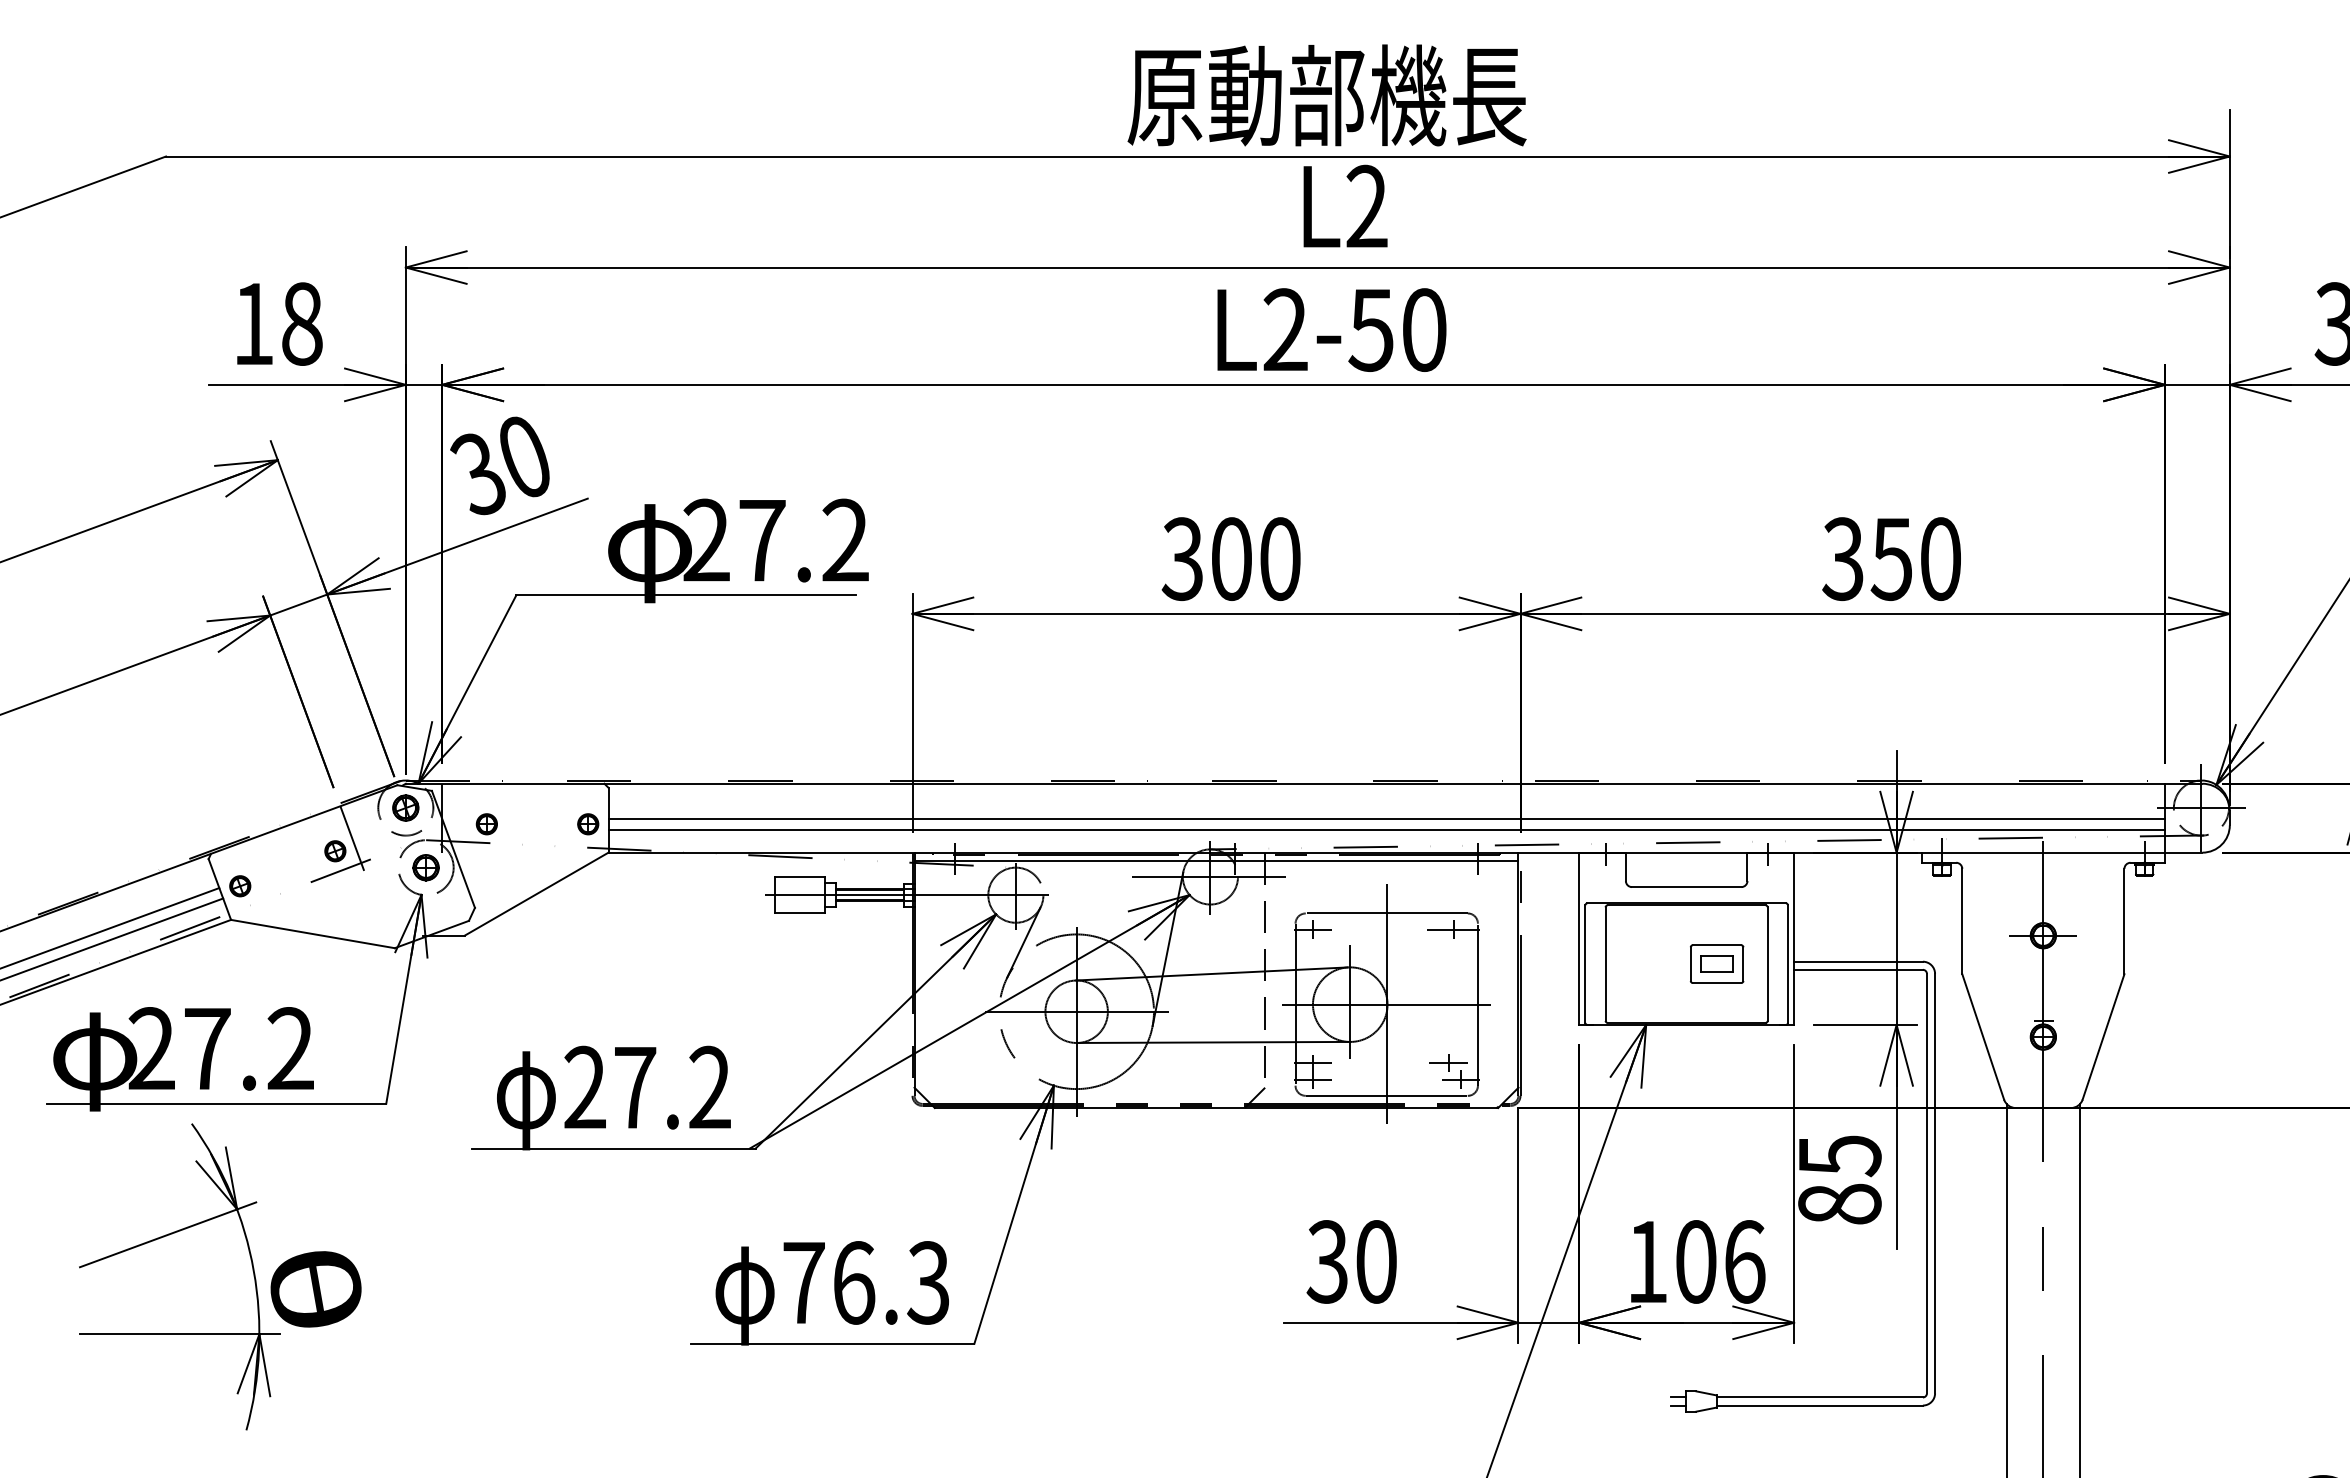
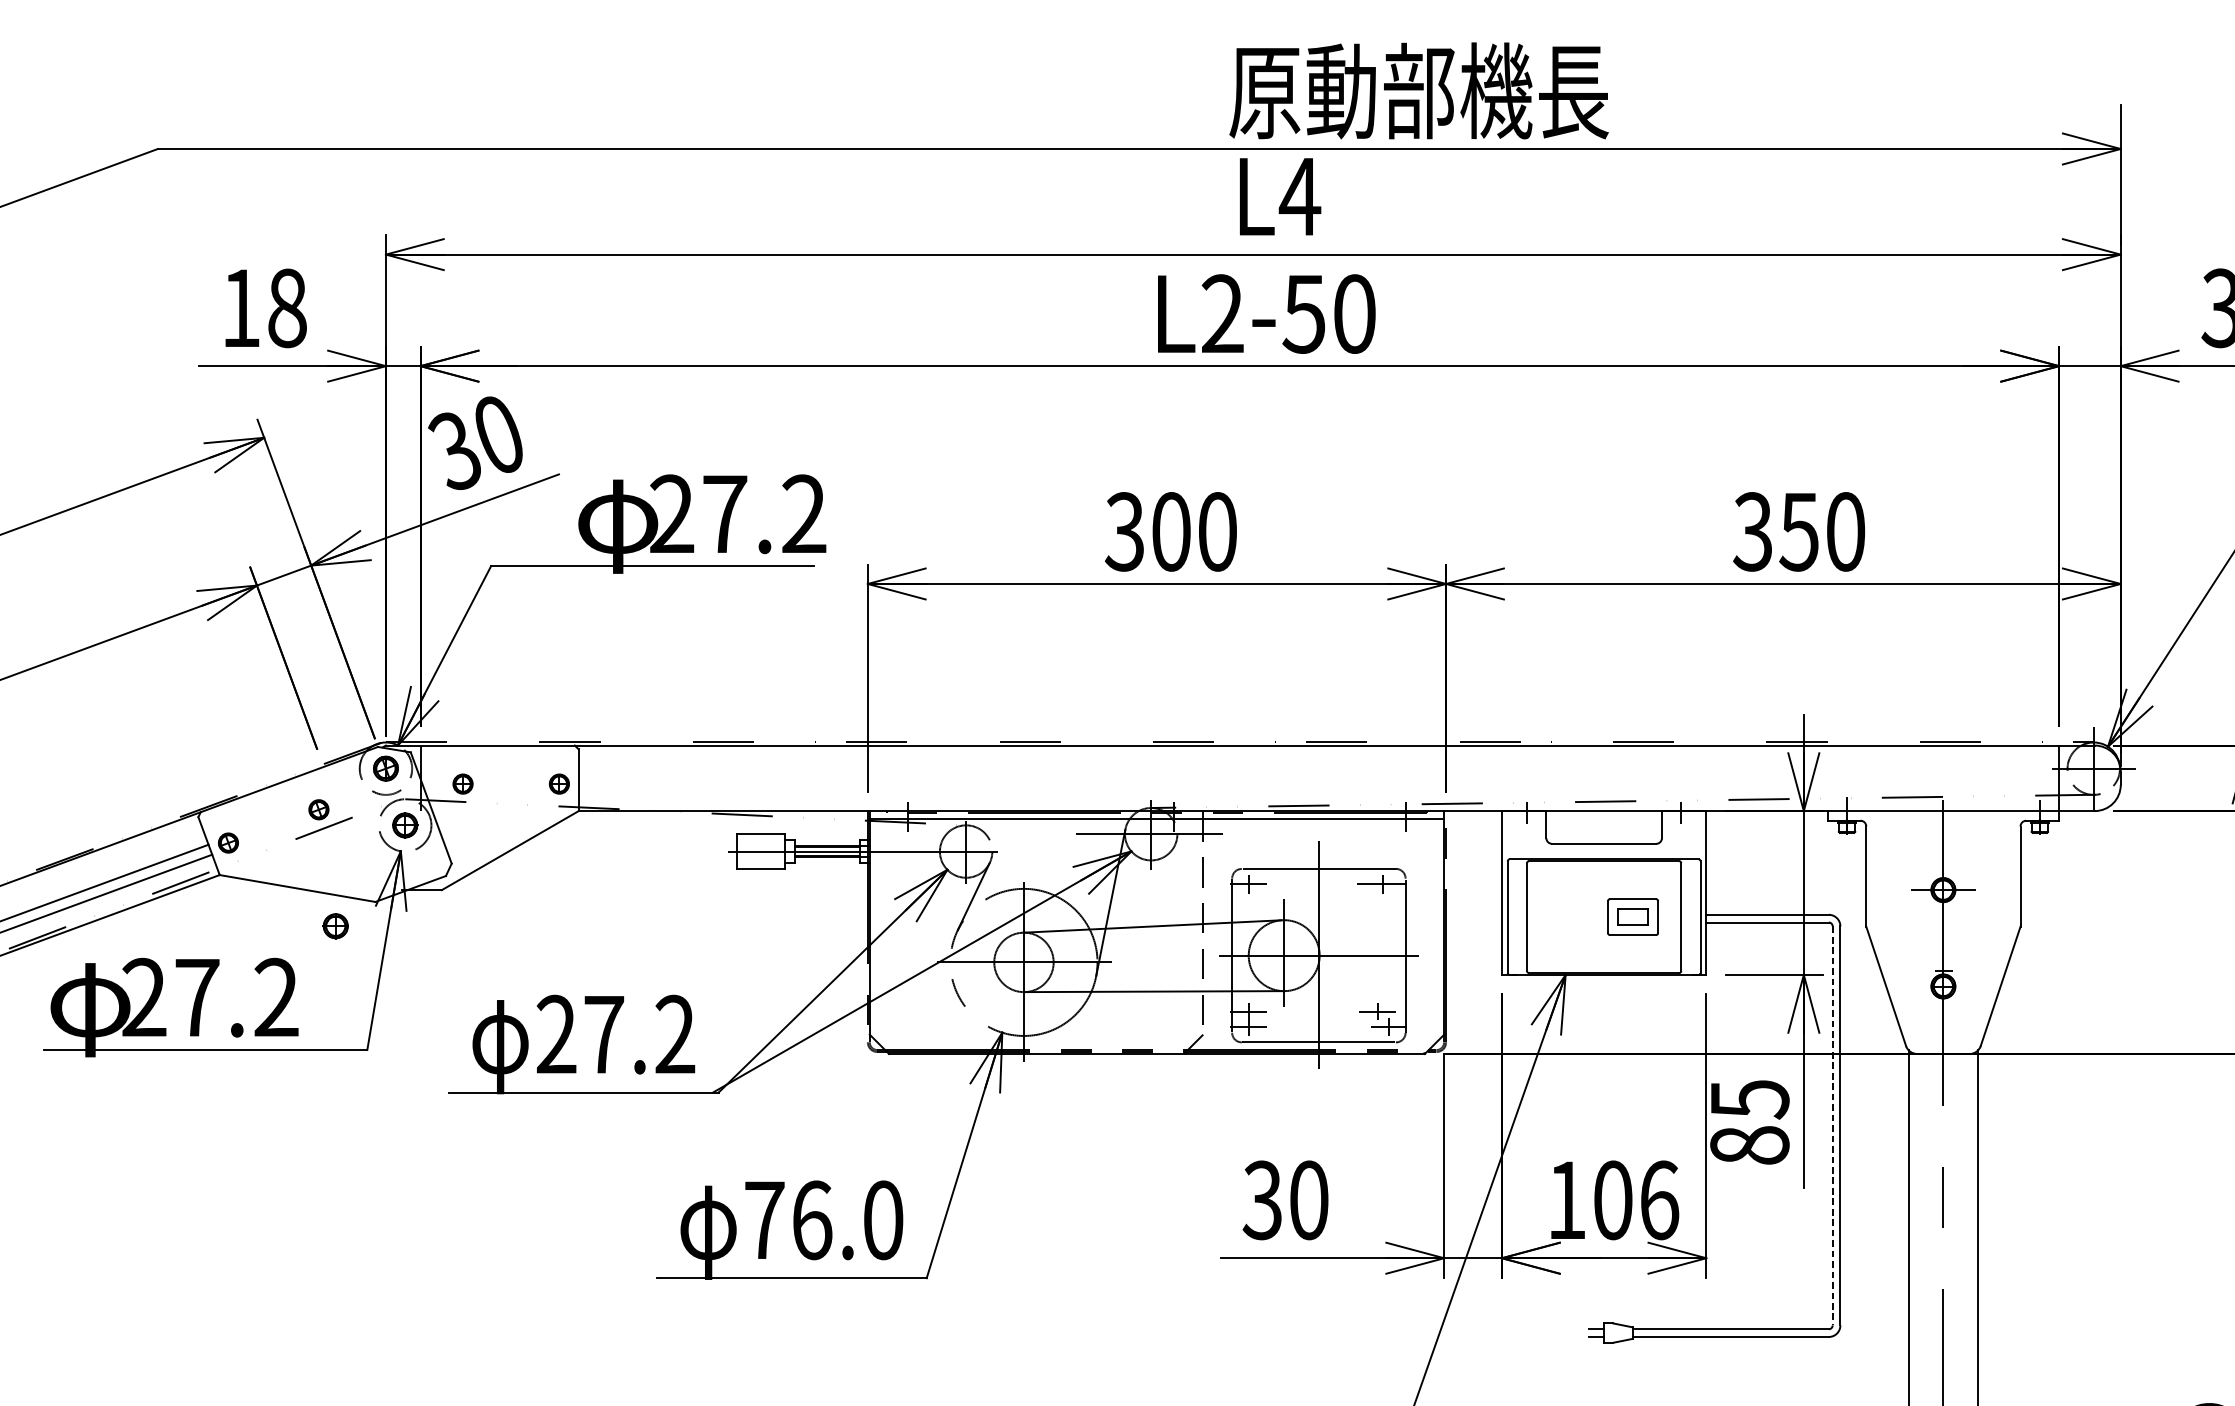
text: (1326, 95) -> (1418, 90), moved
text: (1366, 205) -> (1299, 195), L2 -> L4
line: (1386, 818) -> (1318, 778), removed
line: (1386, 829) -> (1318, 789), removed
line: (352, 838) -> (335, 797), removed
part: (352, 973) -> (335, 926), added
line: (1926, 1183) -> (1832, 1125), solid -> dashed
part: (252, 1271) -> (240, 1209), removed
text: (928, 1282) -> (883, 1219), 76.3 -> 76.0

